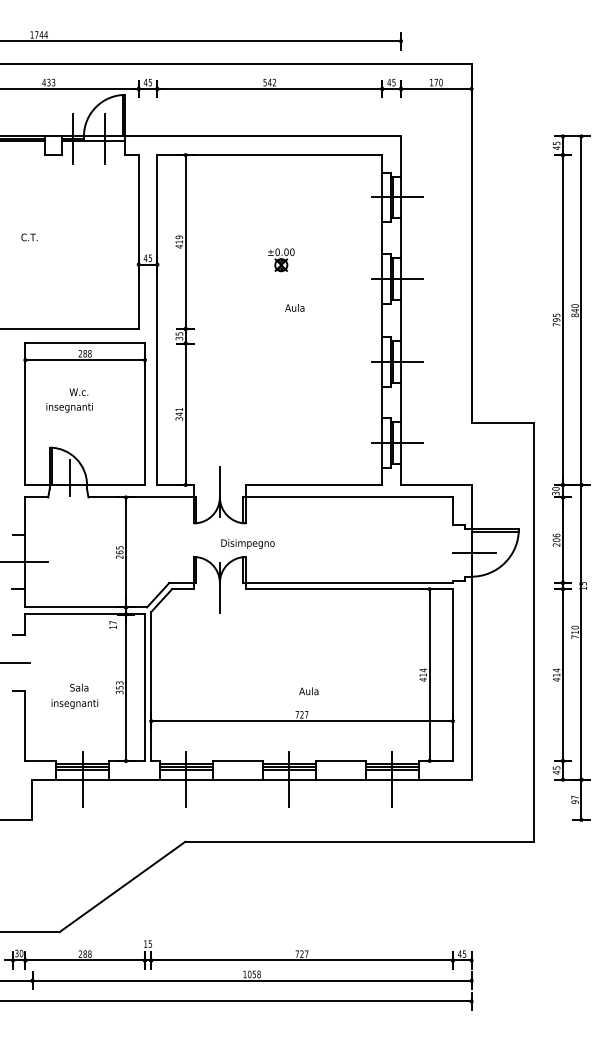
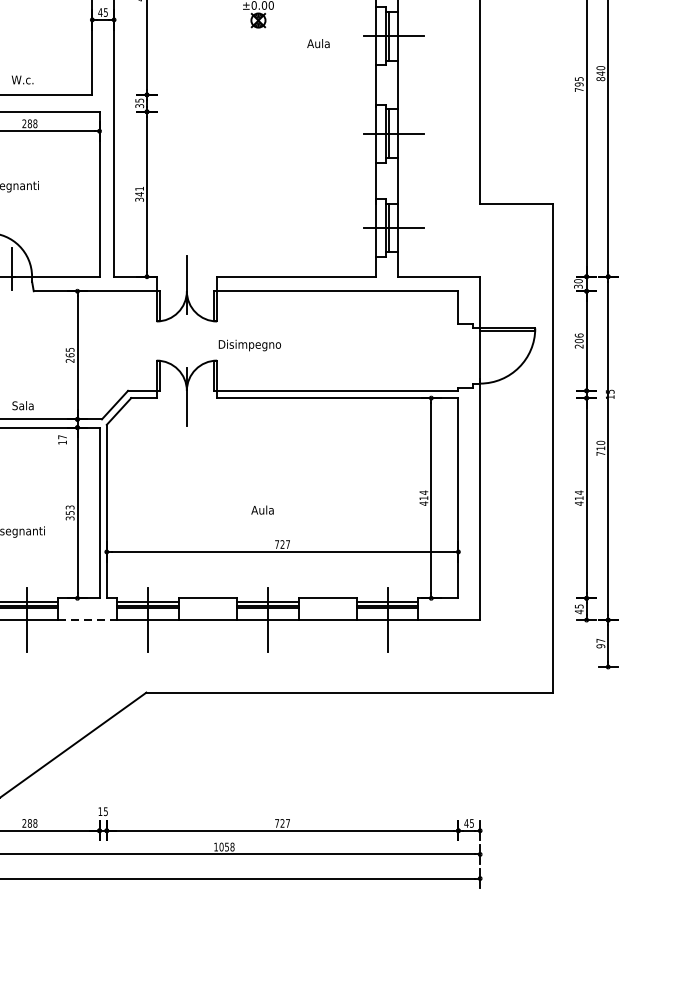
text: (294, 307) -> (318, 43), moved
text: (78, 391) -> (22, 79), moved
text: (247, 543) -> (249, 344), moved
line: (474, 553) -> (483, 356), removed
text: (79, 687) -> (23, 405), moved
text: (308, 691) -> (262, 510), moved
line: (134, 779) -> (87, 619), solid -> dashed

